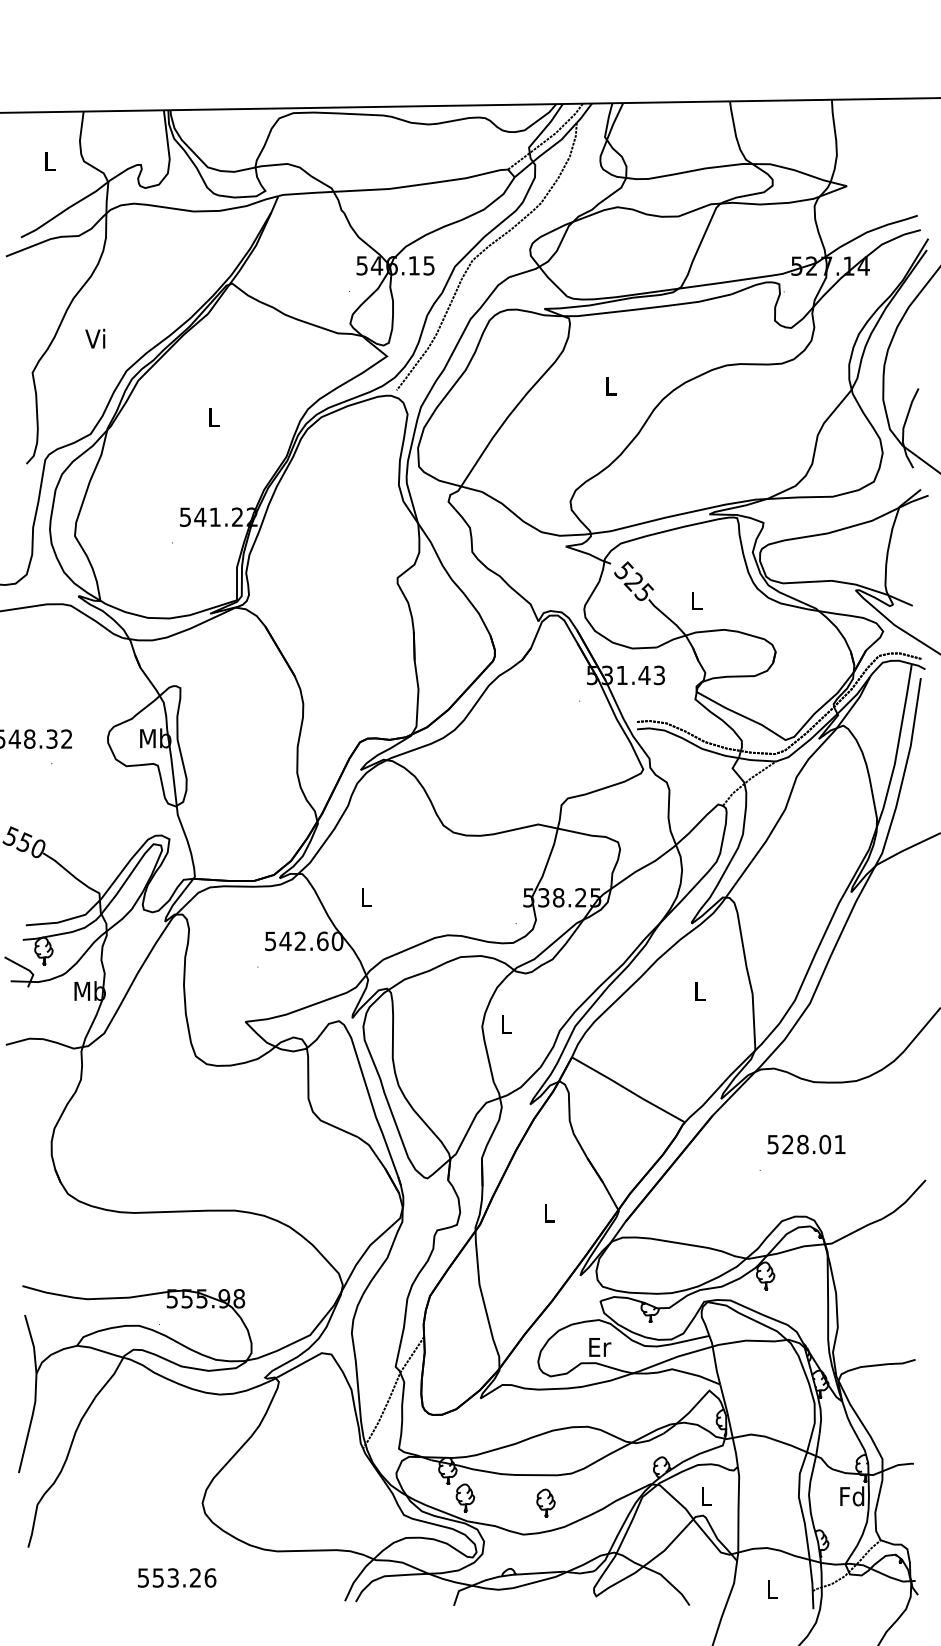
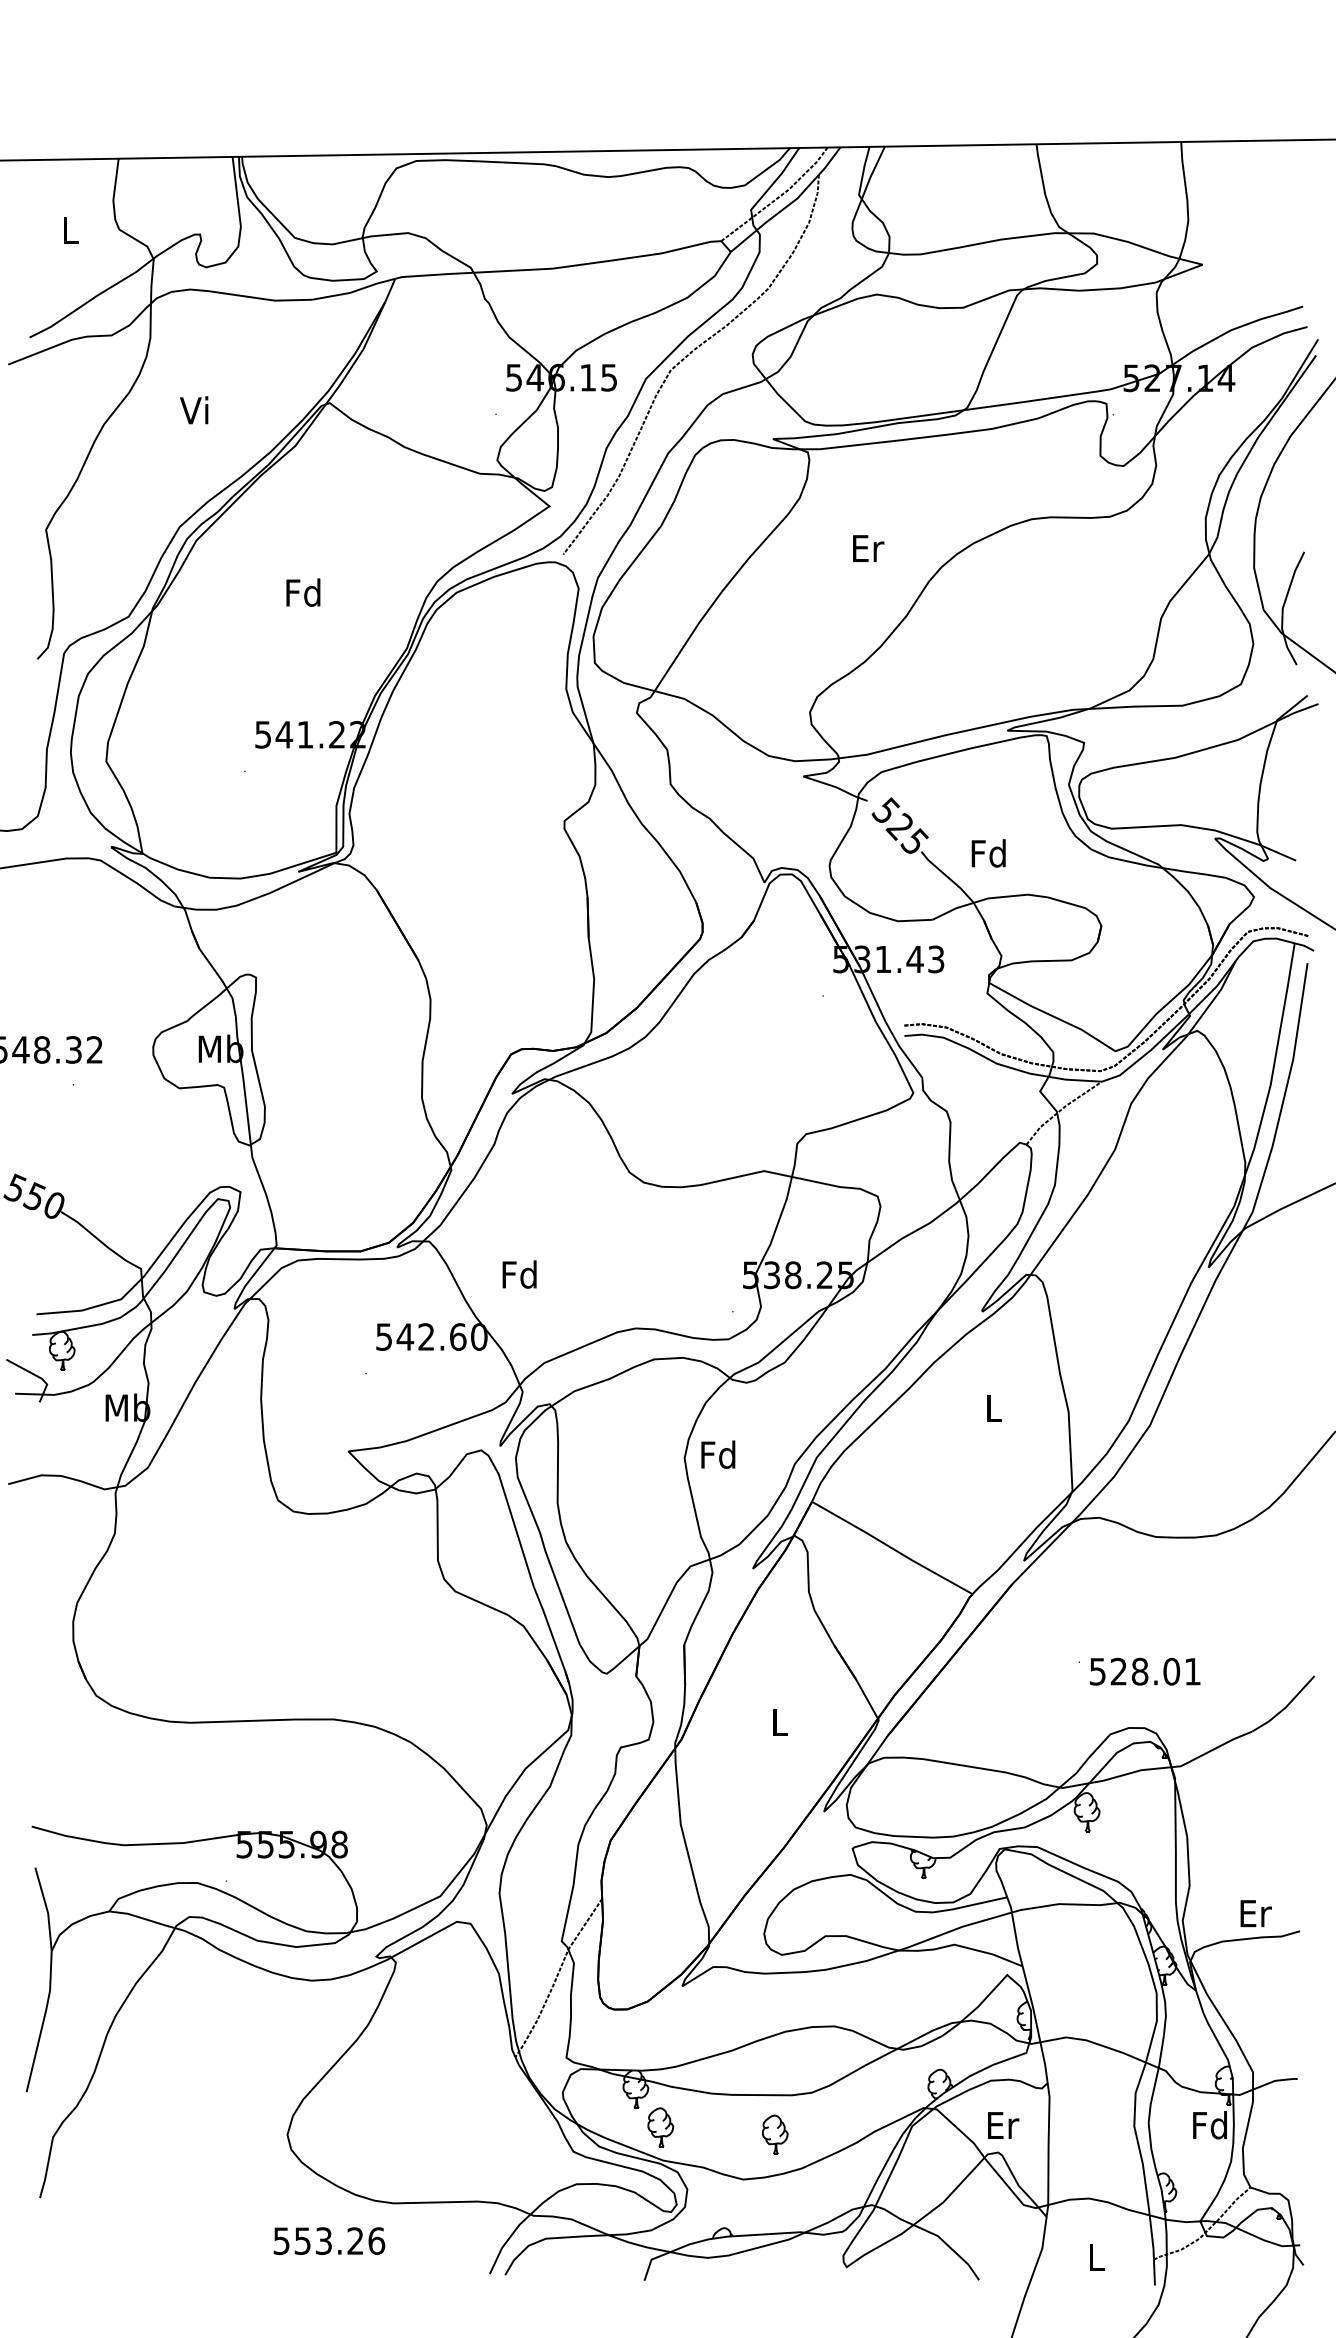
text: (95, 338) -> (194, 410), moved
text: (611, 386) -> (868, 548), L -> Er
text: (213, 417) -> (303, 592), L -> Fd
text: (696, 600) -> (988, 853), L -> Fd
text: (365, 897) -> (519, 1274), L -> Fd
text: (506, 1024) -> (718, 1454), L -> Fd
text: (806, 1144) -> (1145, 1671), moved
text: (599, 1347) -> (1255, 1913), moved
text: (706, 1496) -> (1003, 2125), L -> Er
text: (177, 1577) -> (329, 2240), moved

